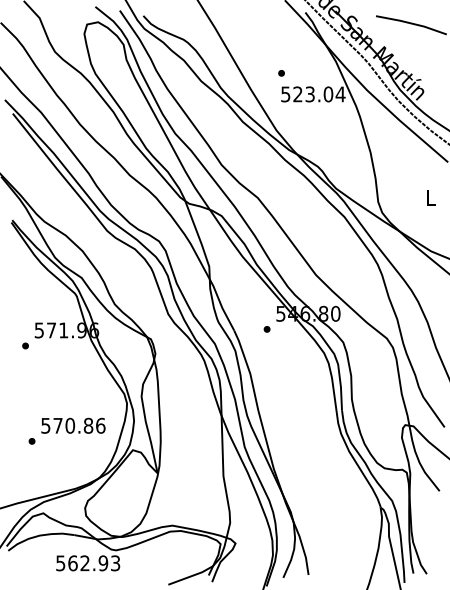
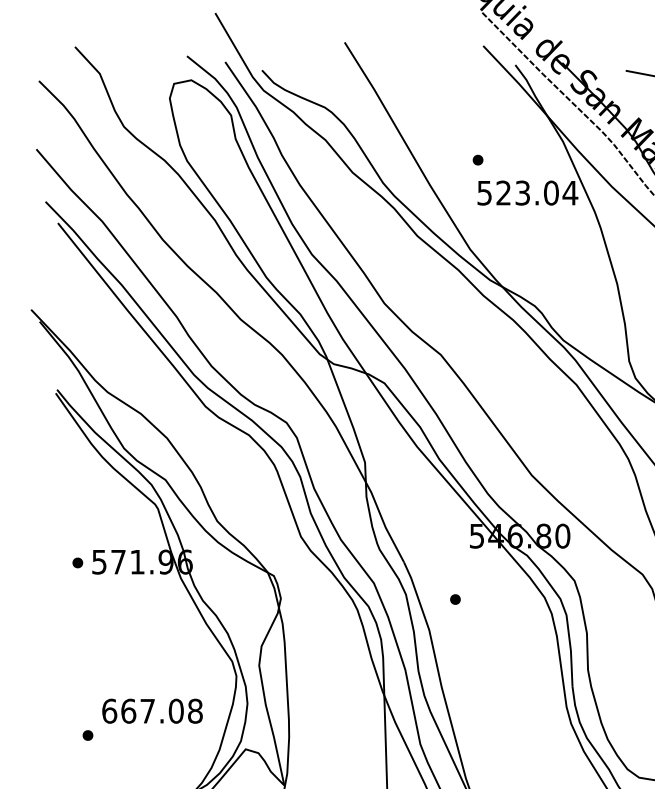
part: (266, 329) -> (454, 599), moved
part: (25, 345) -> (77, 562), moved
text: (73, 425) -> (152, 710), 570.86 -> 667.08

